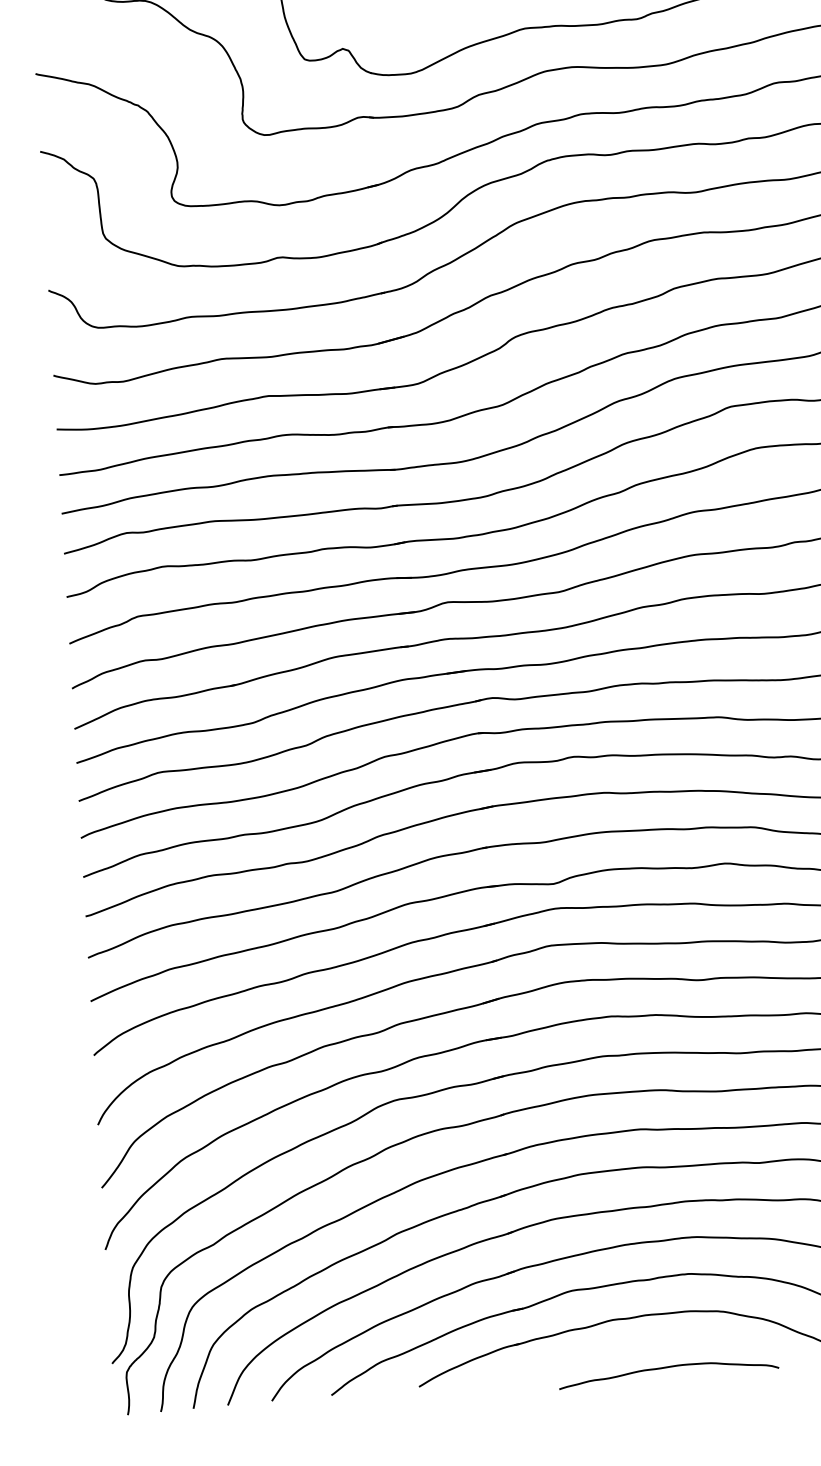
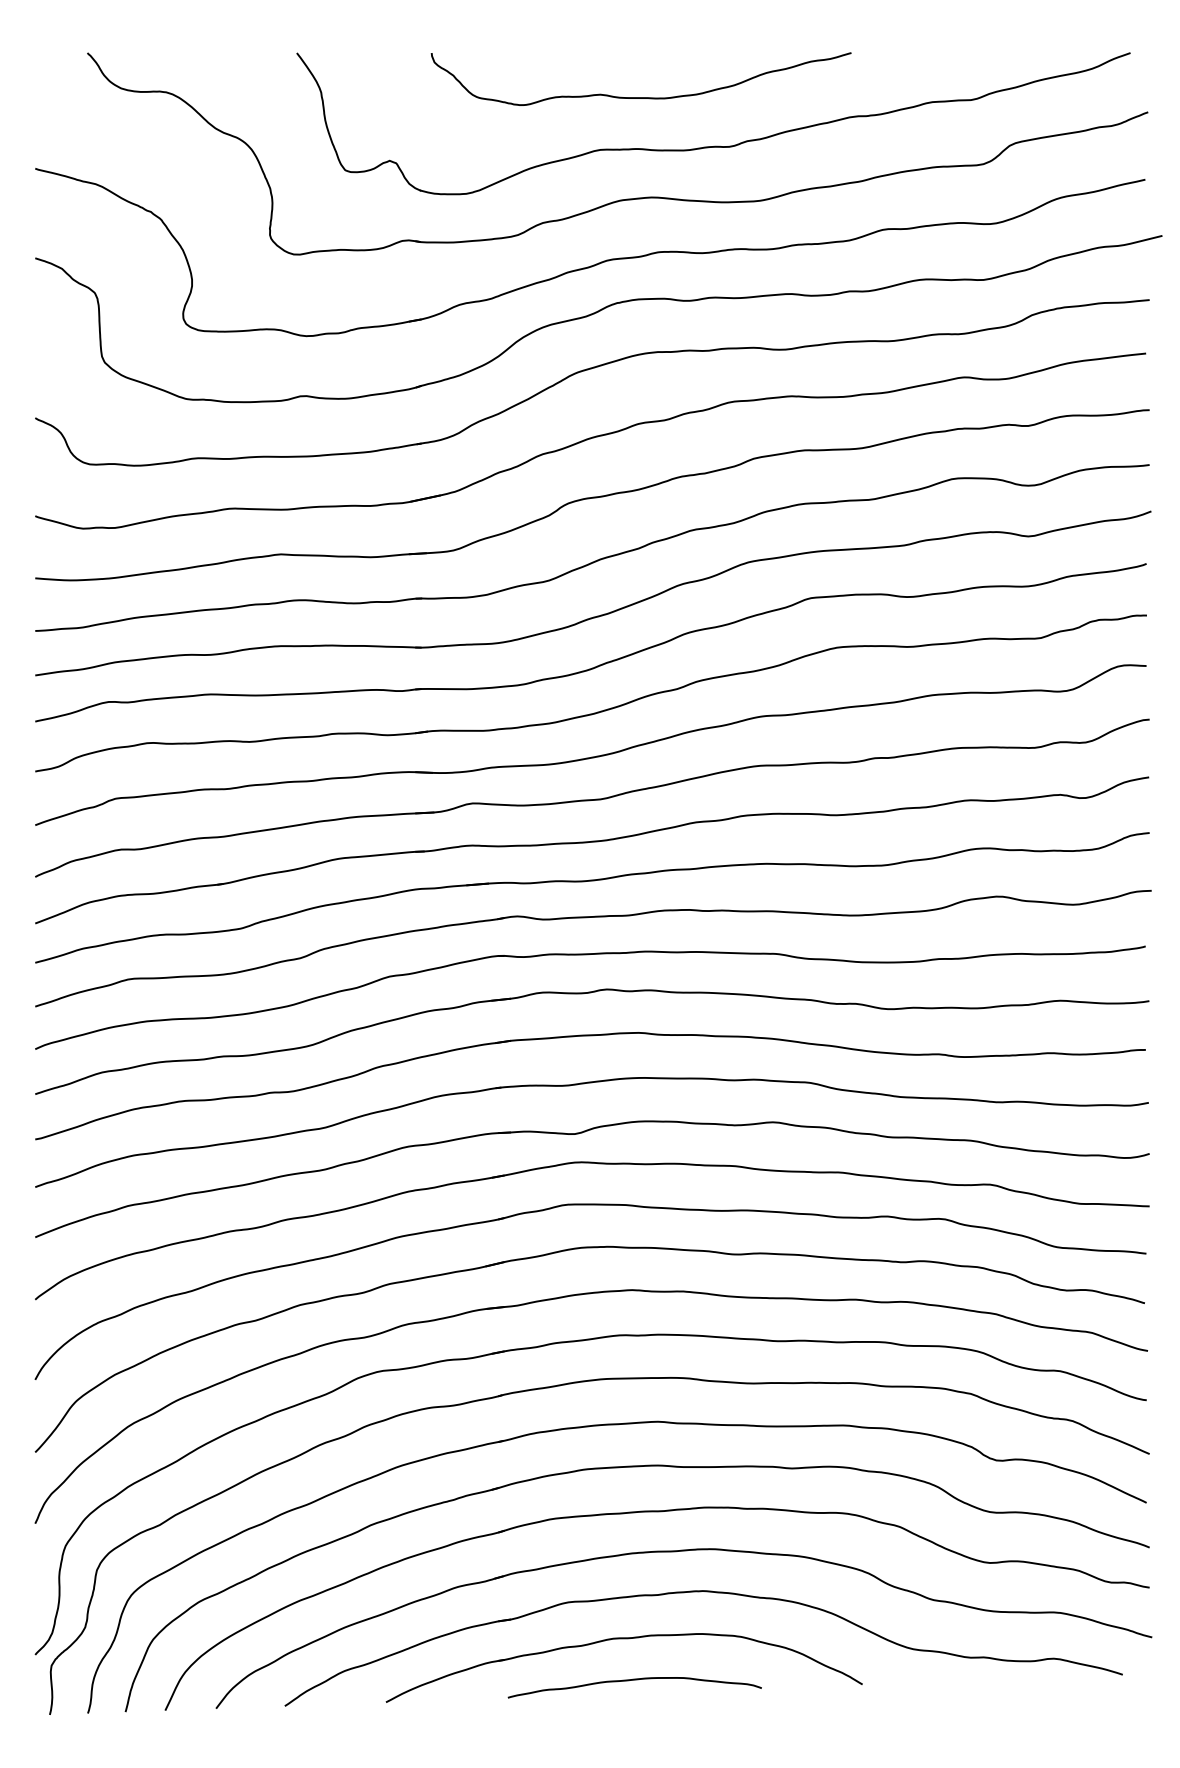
curve: (668, 1367) -> (634, 1680), moved

